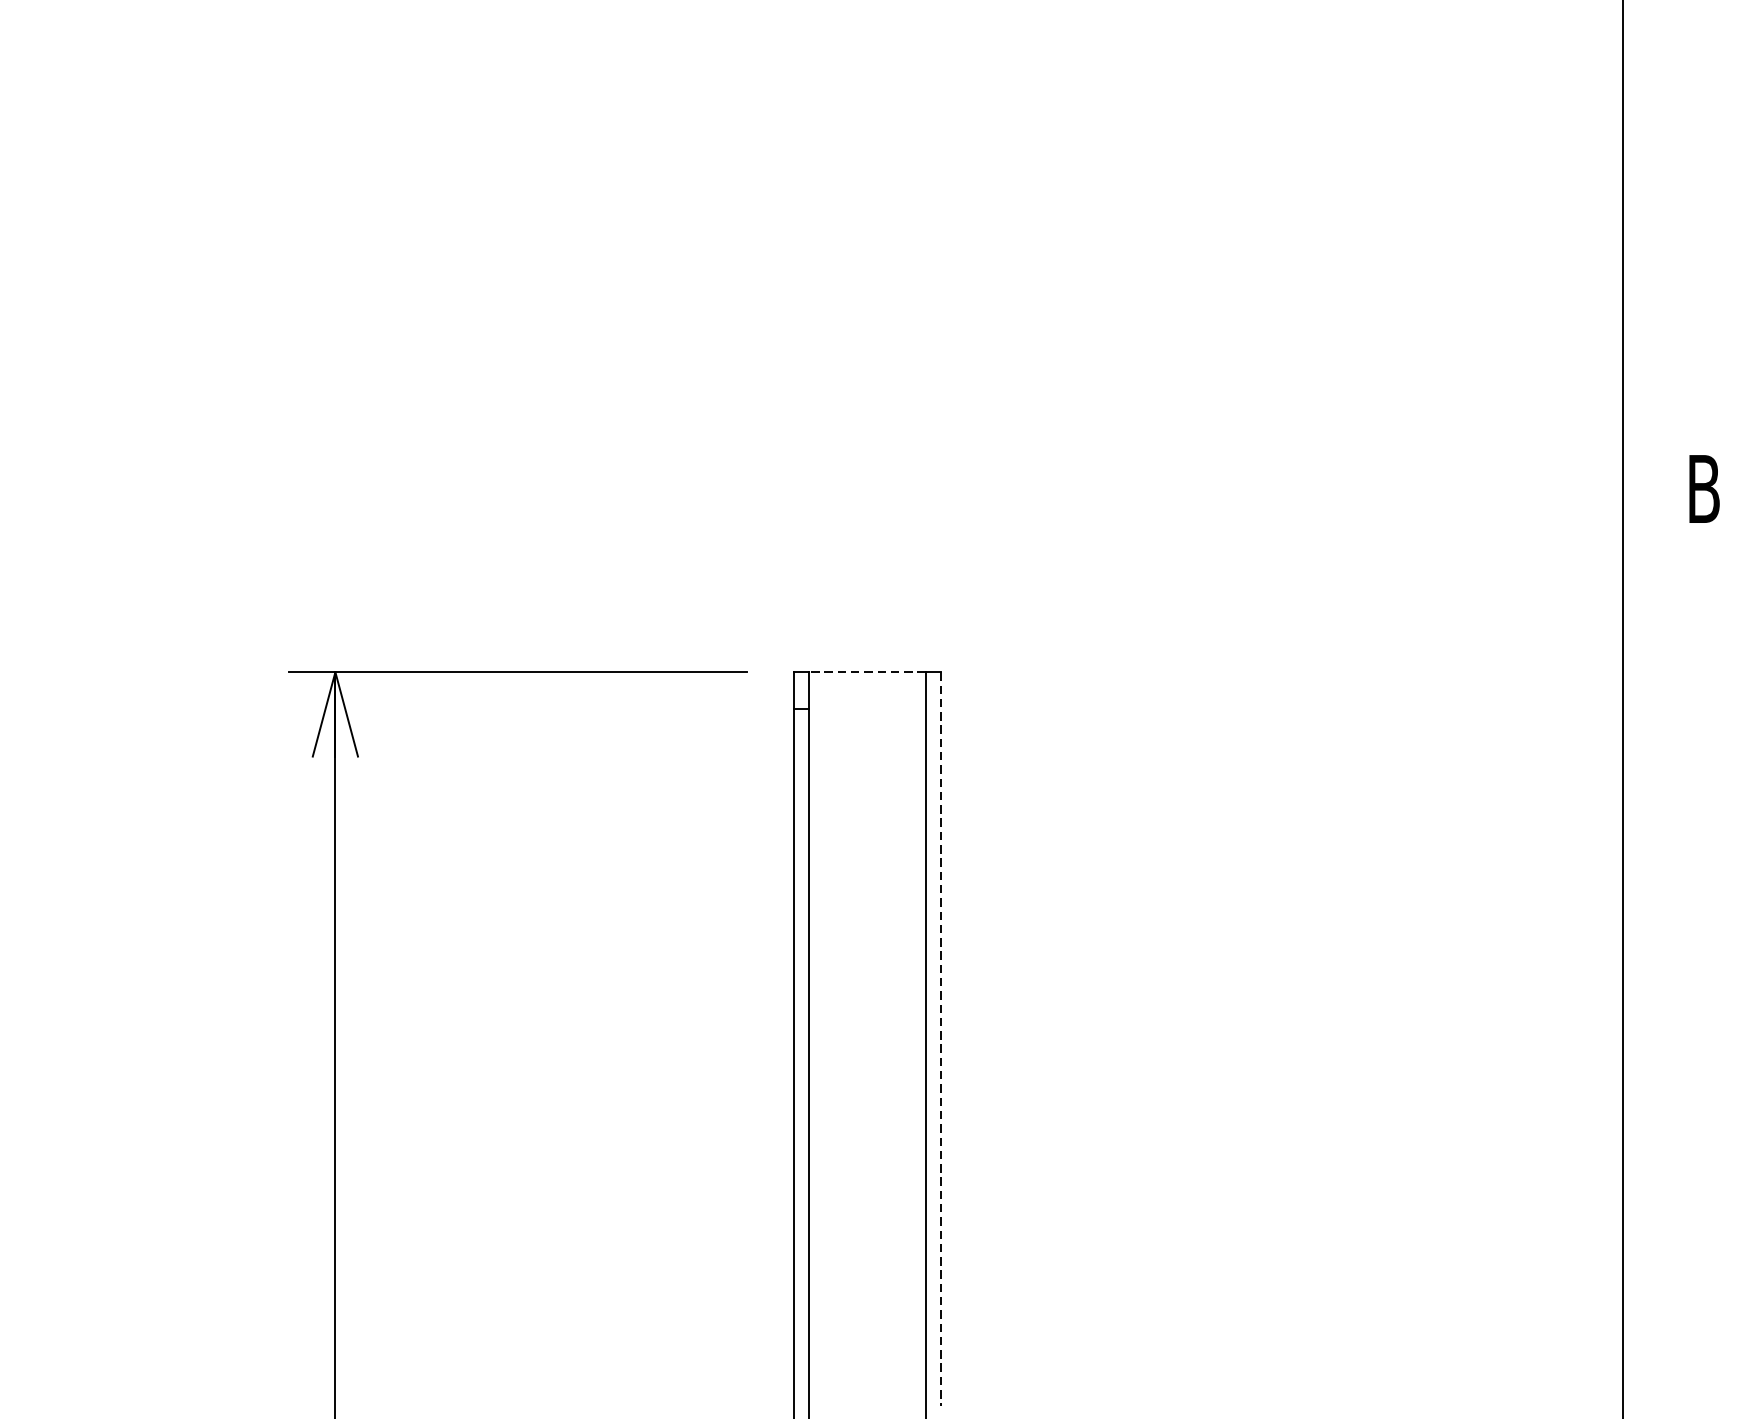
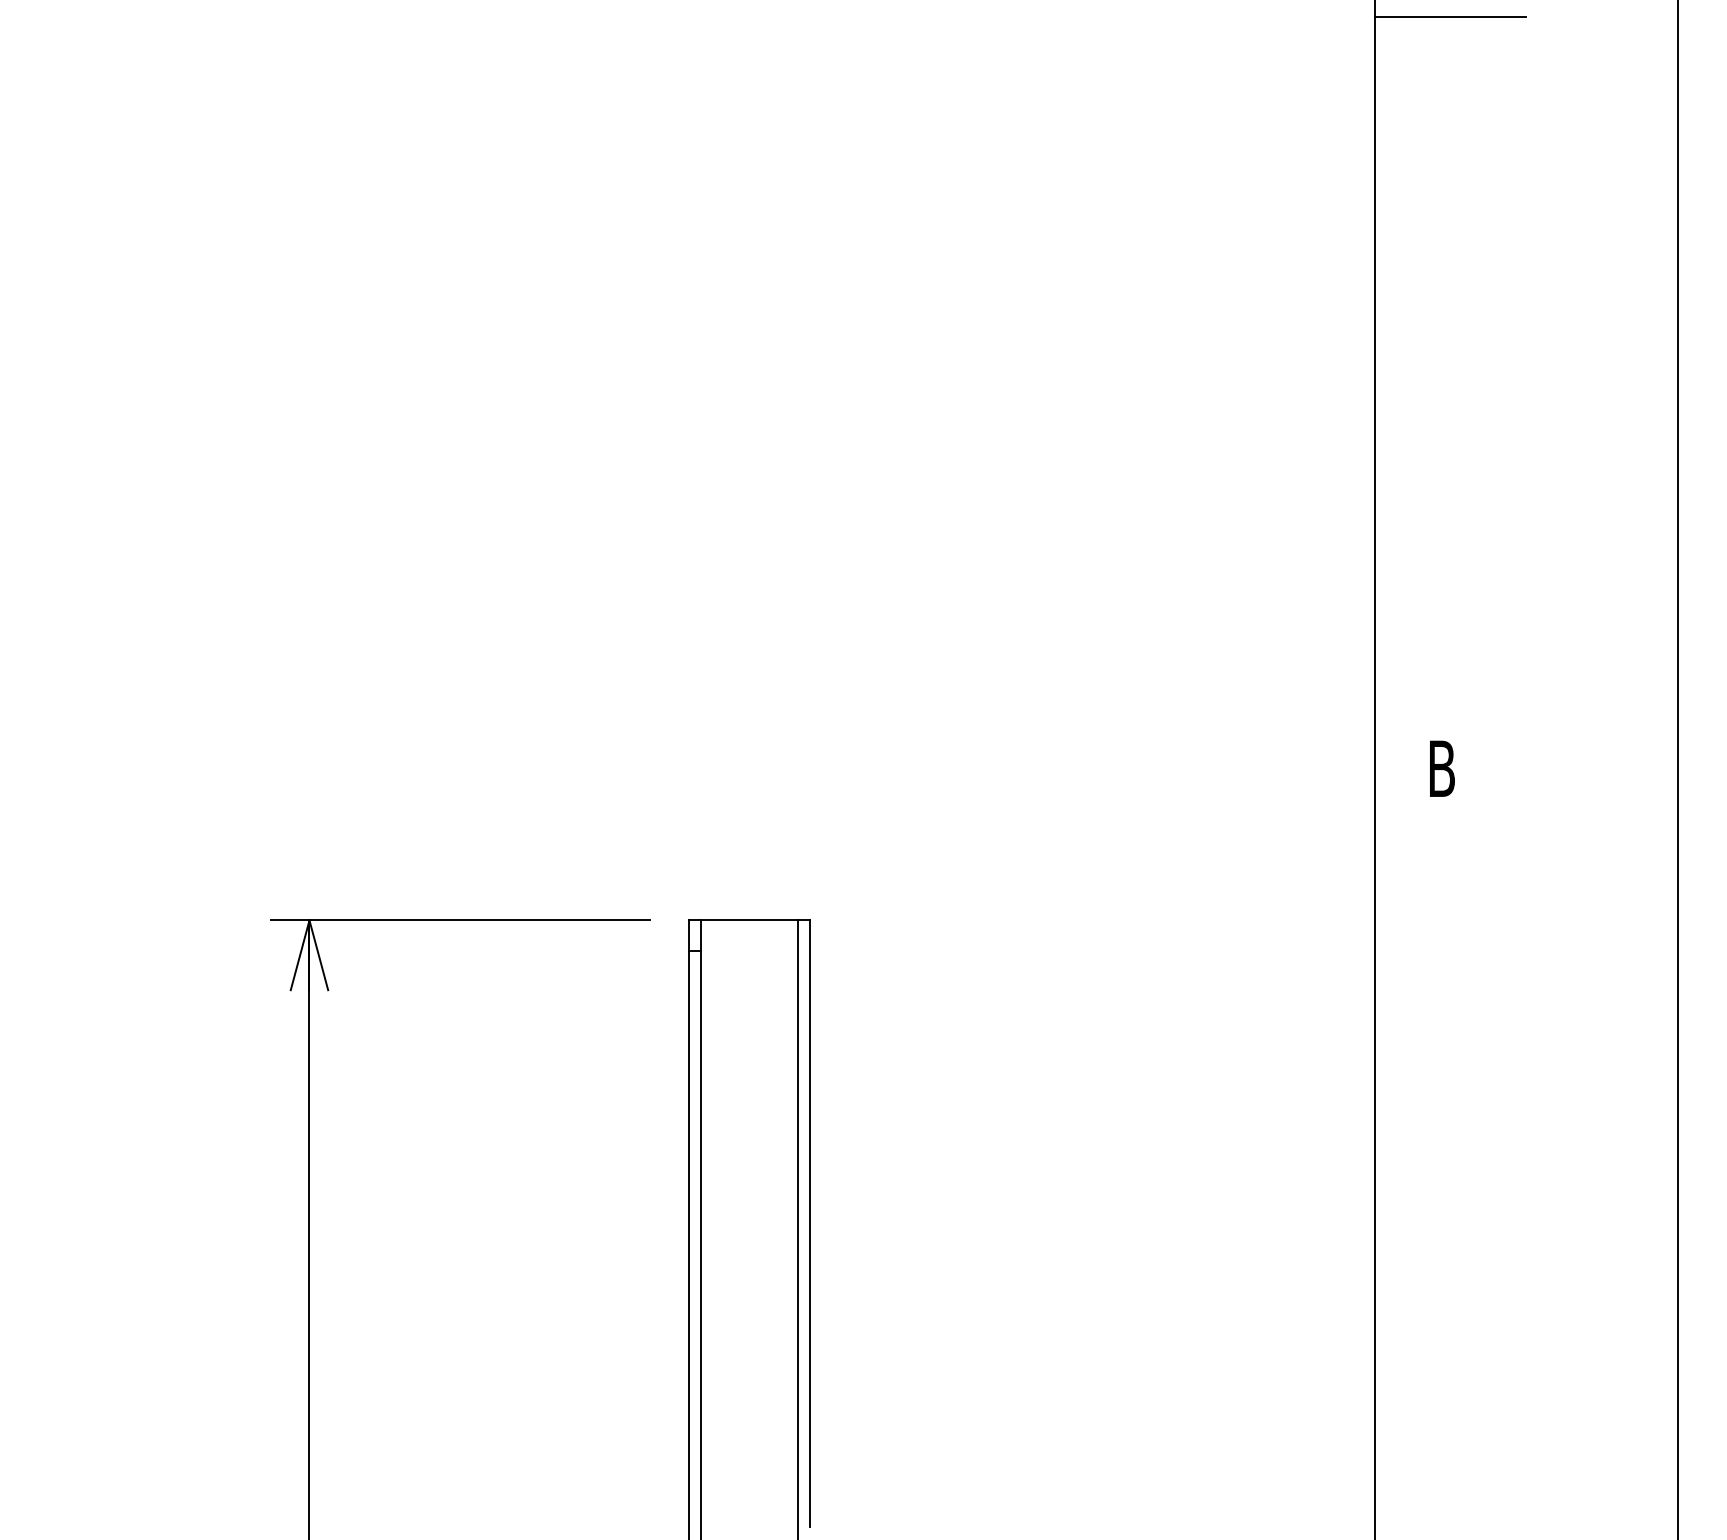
line: (867, 672) -> (749, 920), dashed -> solid
line: (940, 1038) -> (810, 1223), dashed -> solid

